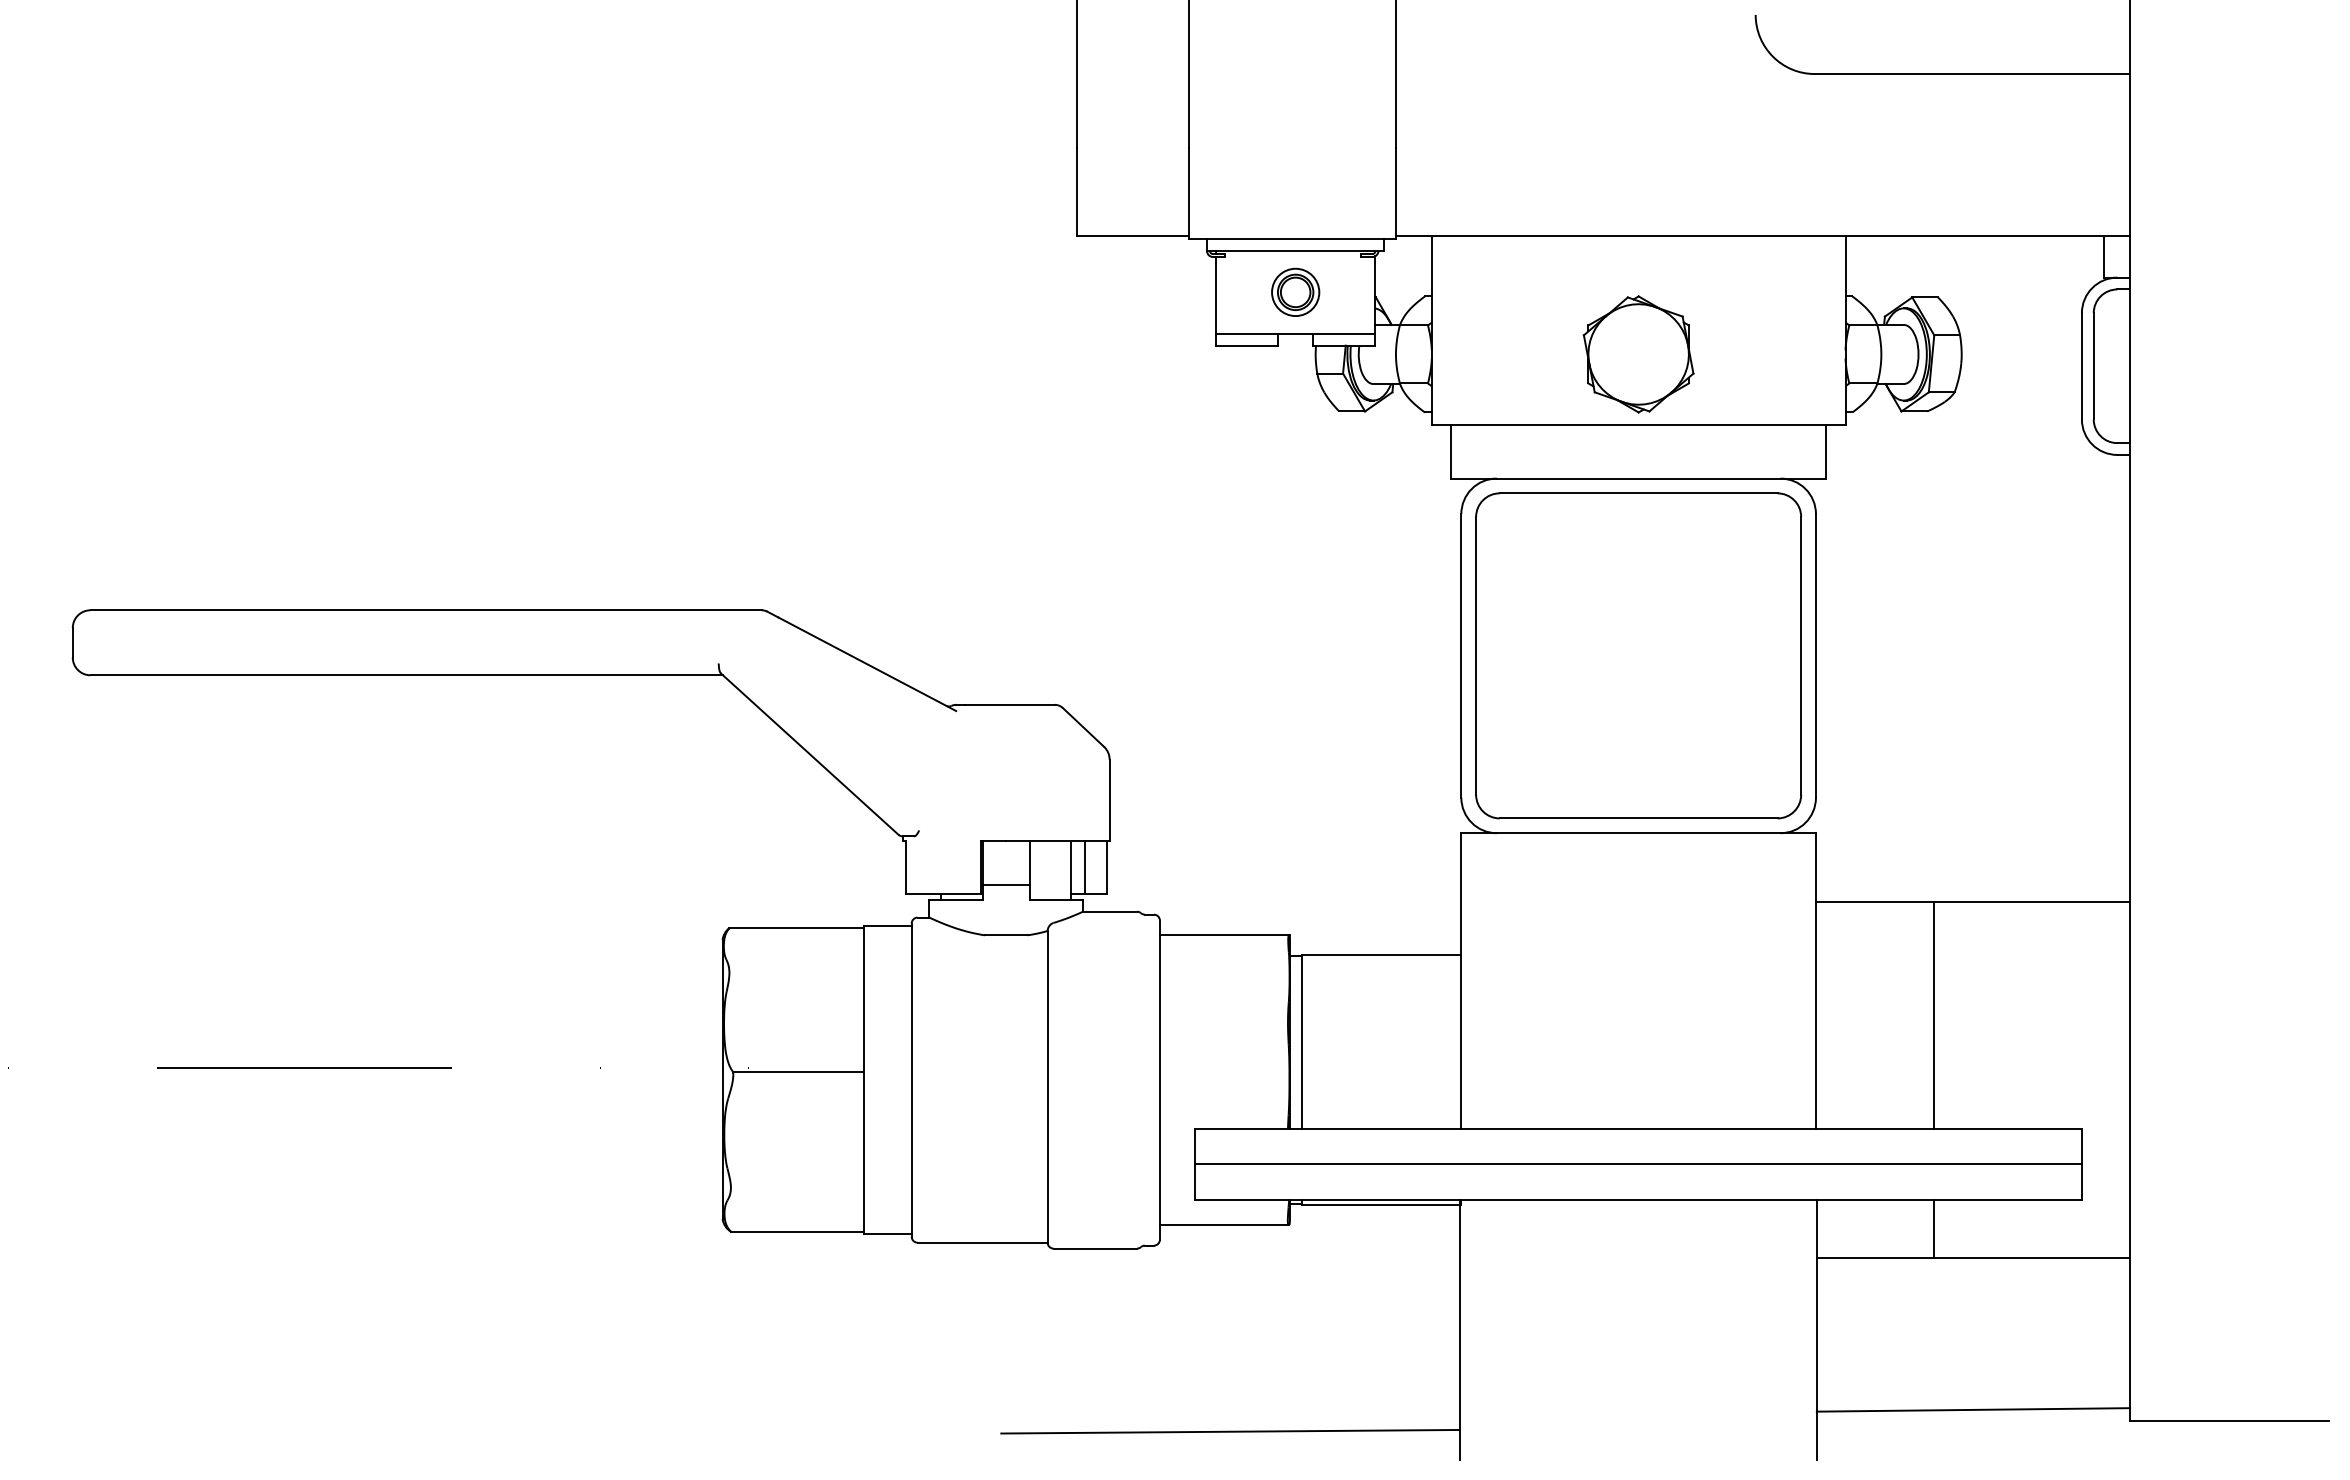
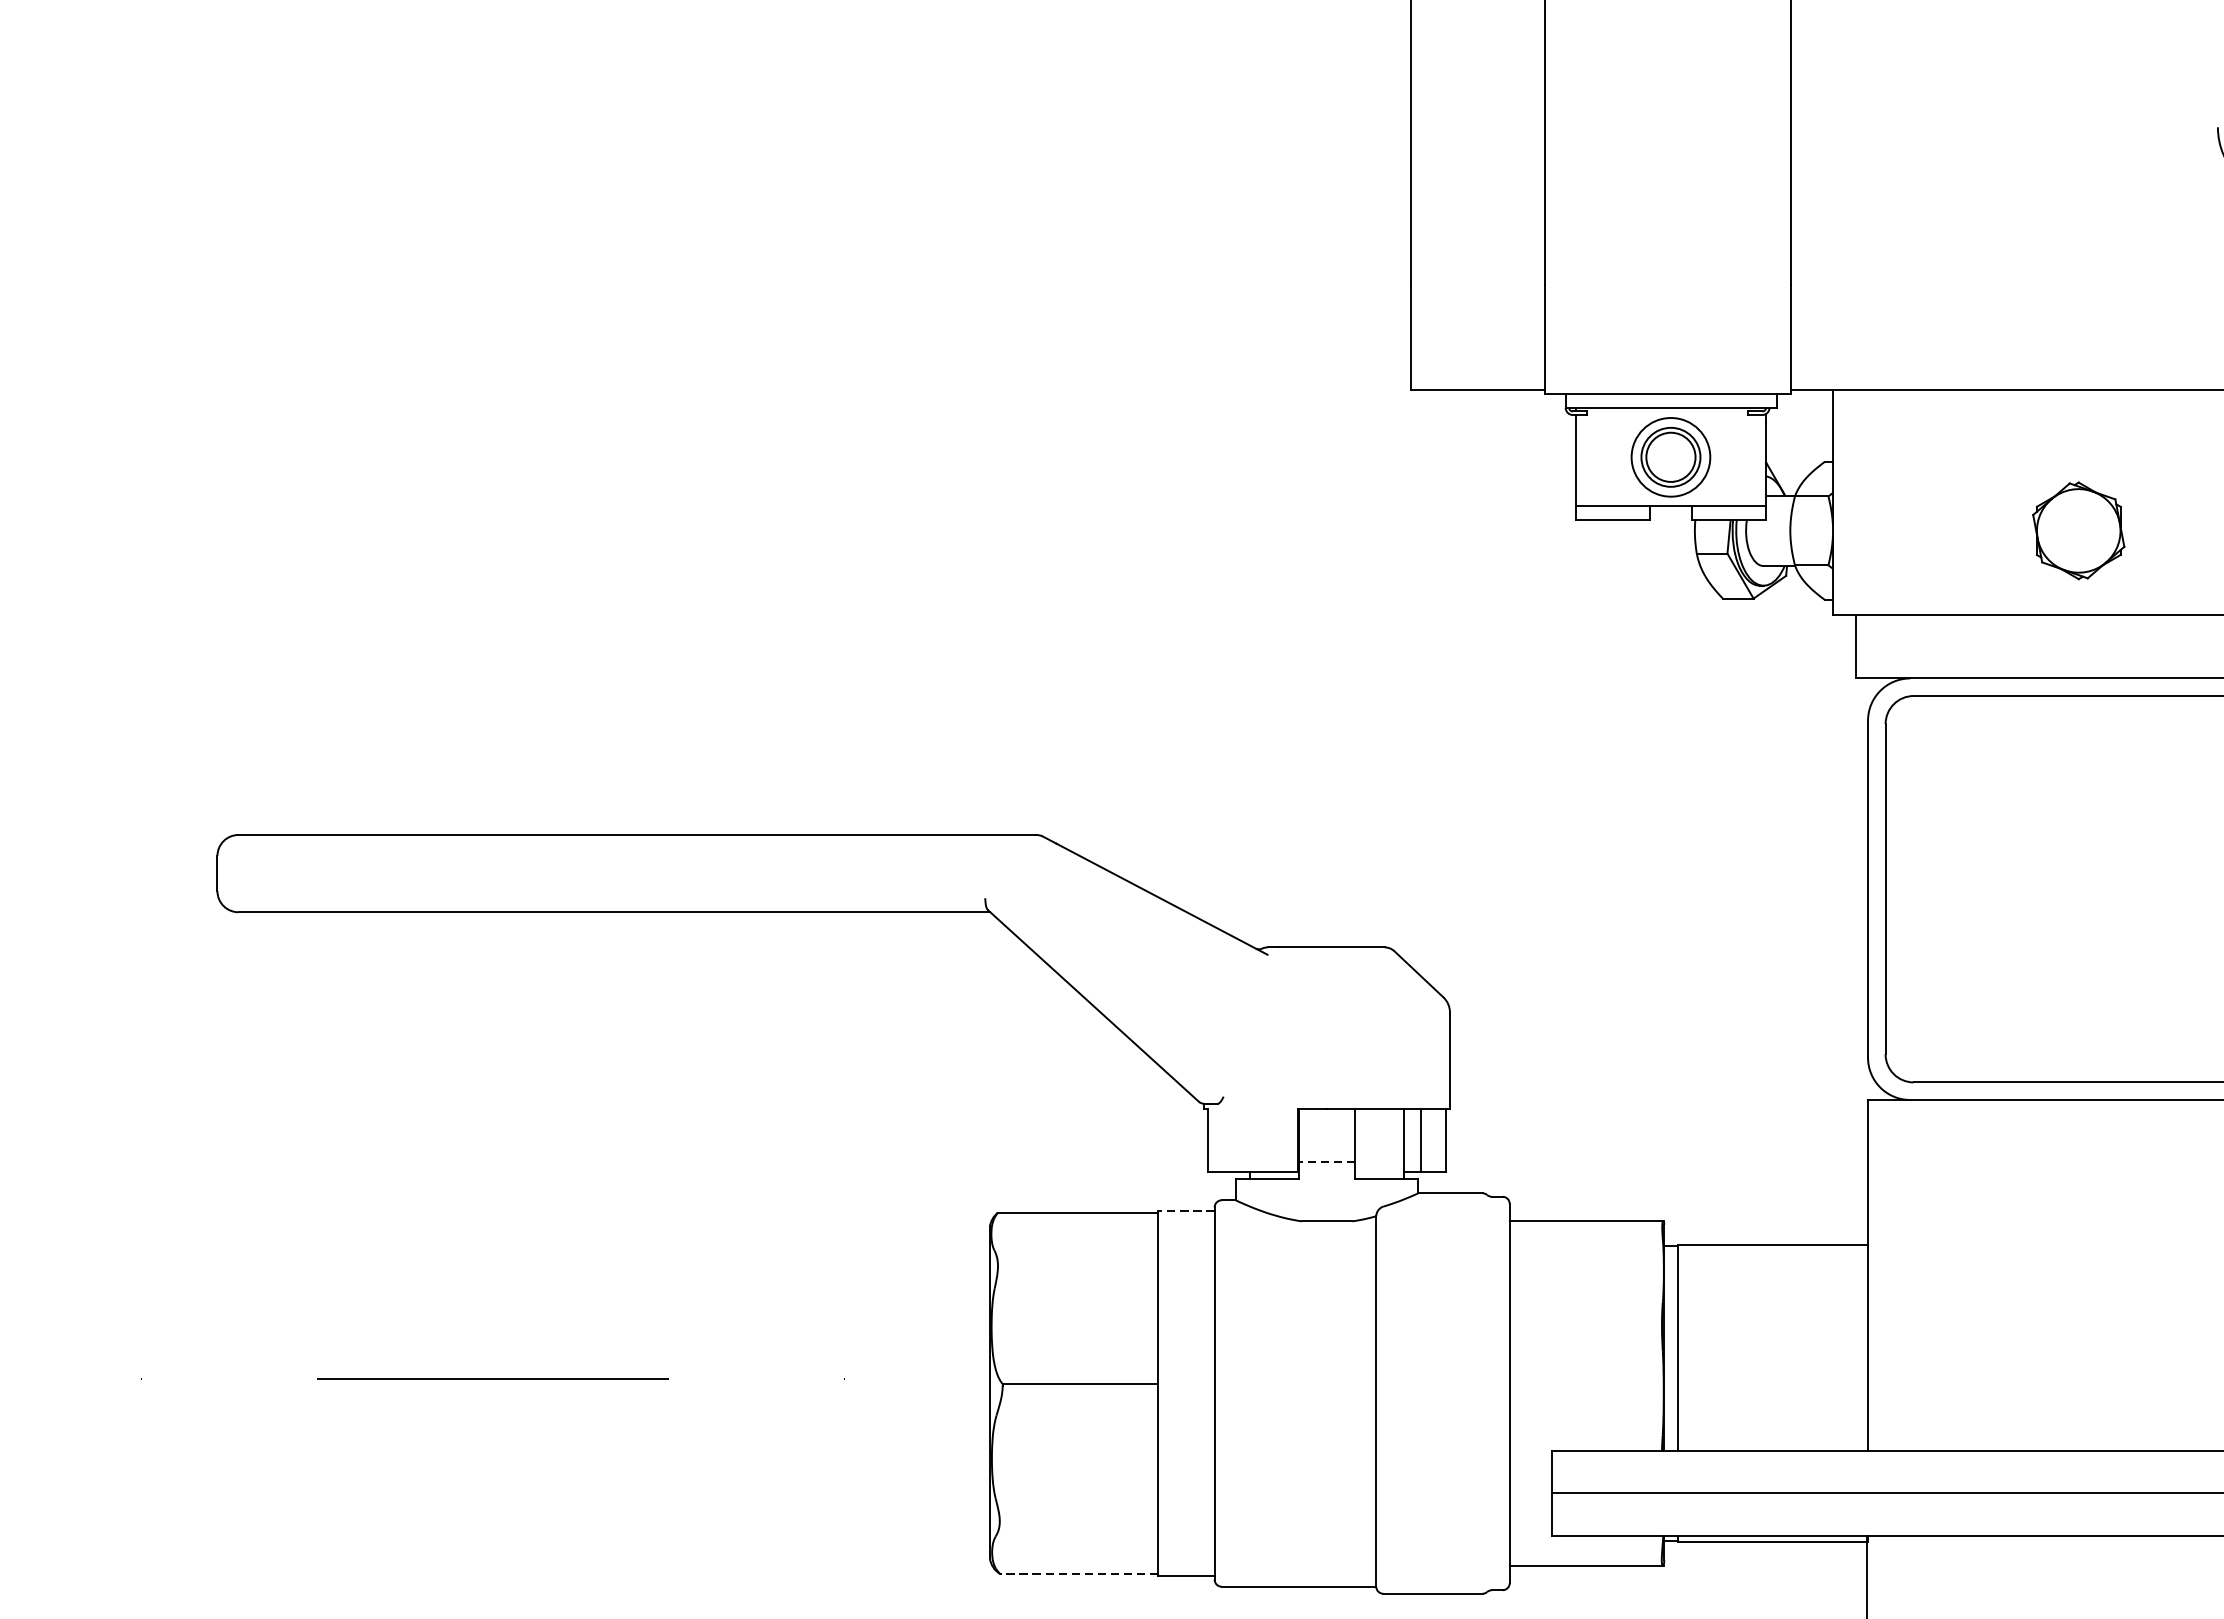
part: (1295, 291) -> (1670, 456), size x1.4
part: (1638, 354) -> (2078, 530), size x0.7
line: (1006, 885) -> (1327, 1162), solid -> dashed
line: (888, 926) -> (1187, 1210), solid -> dashed
line: (797, 1231) -> (1078, 1573), solid -> dashed

